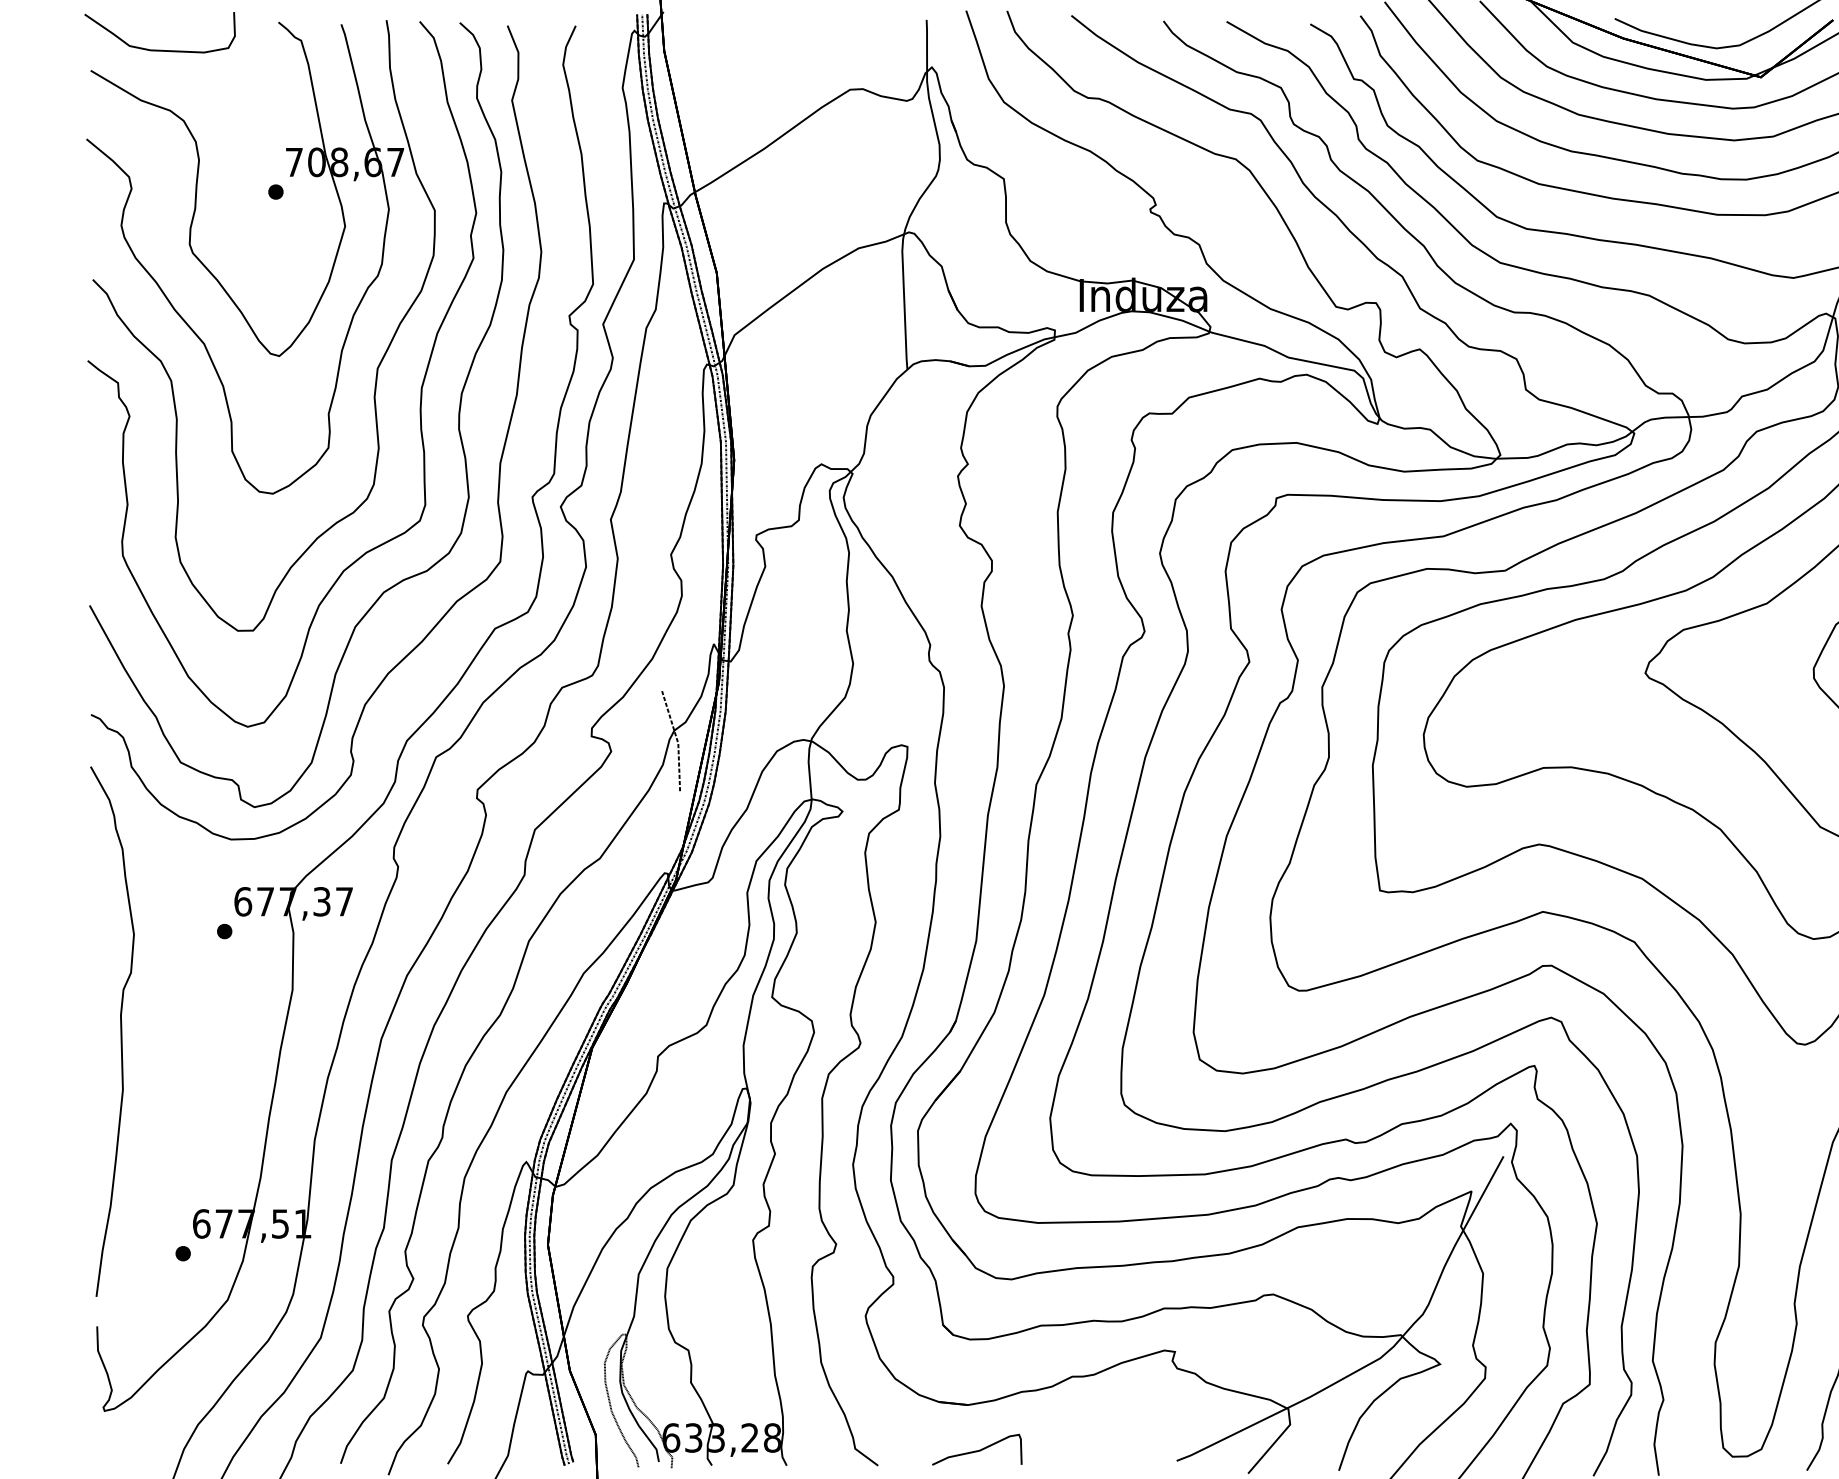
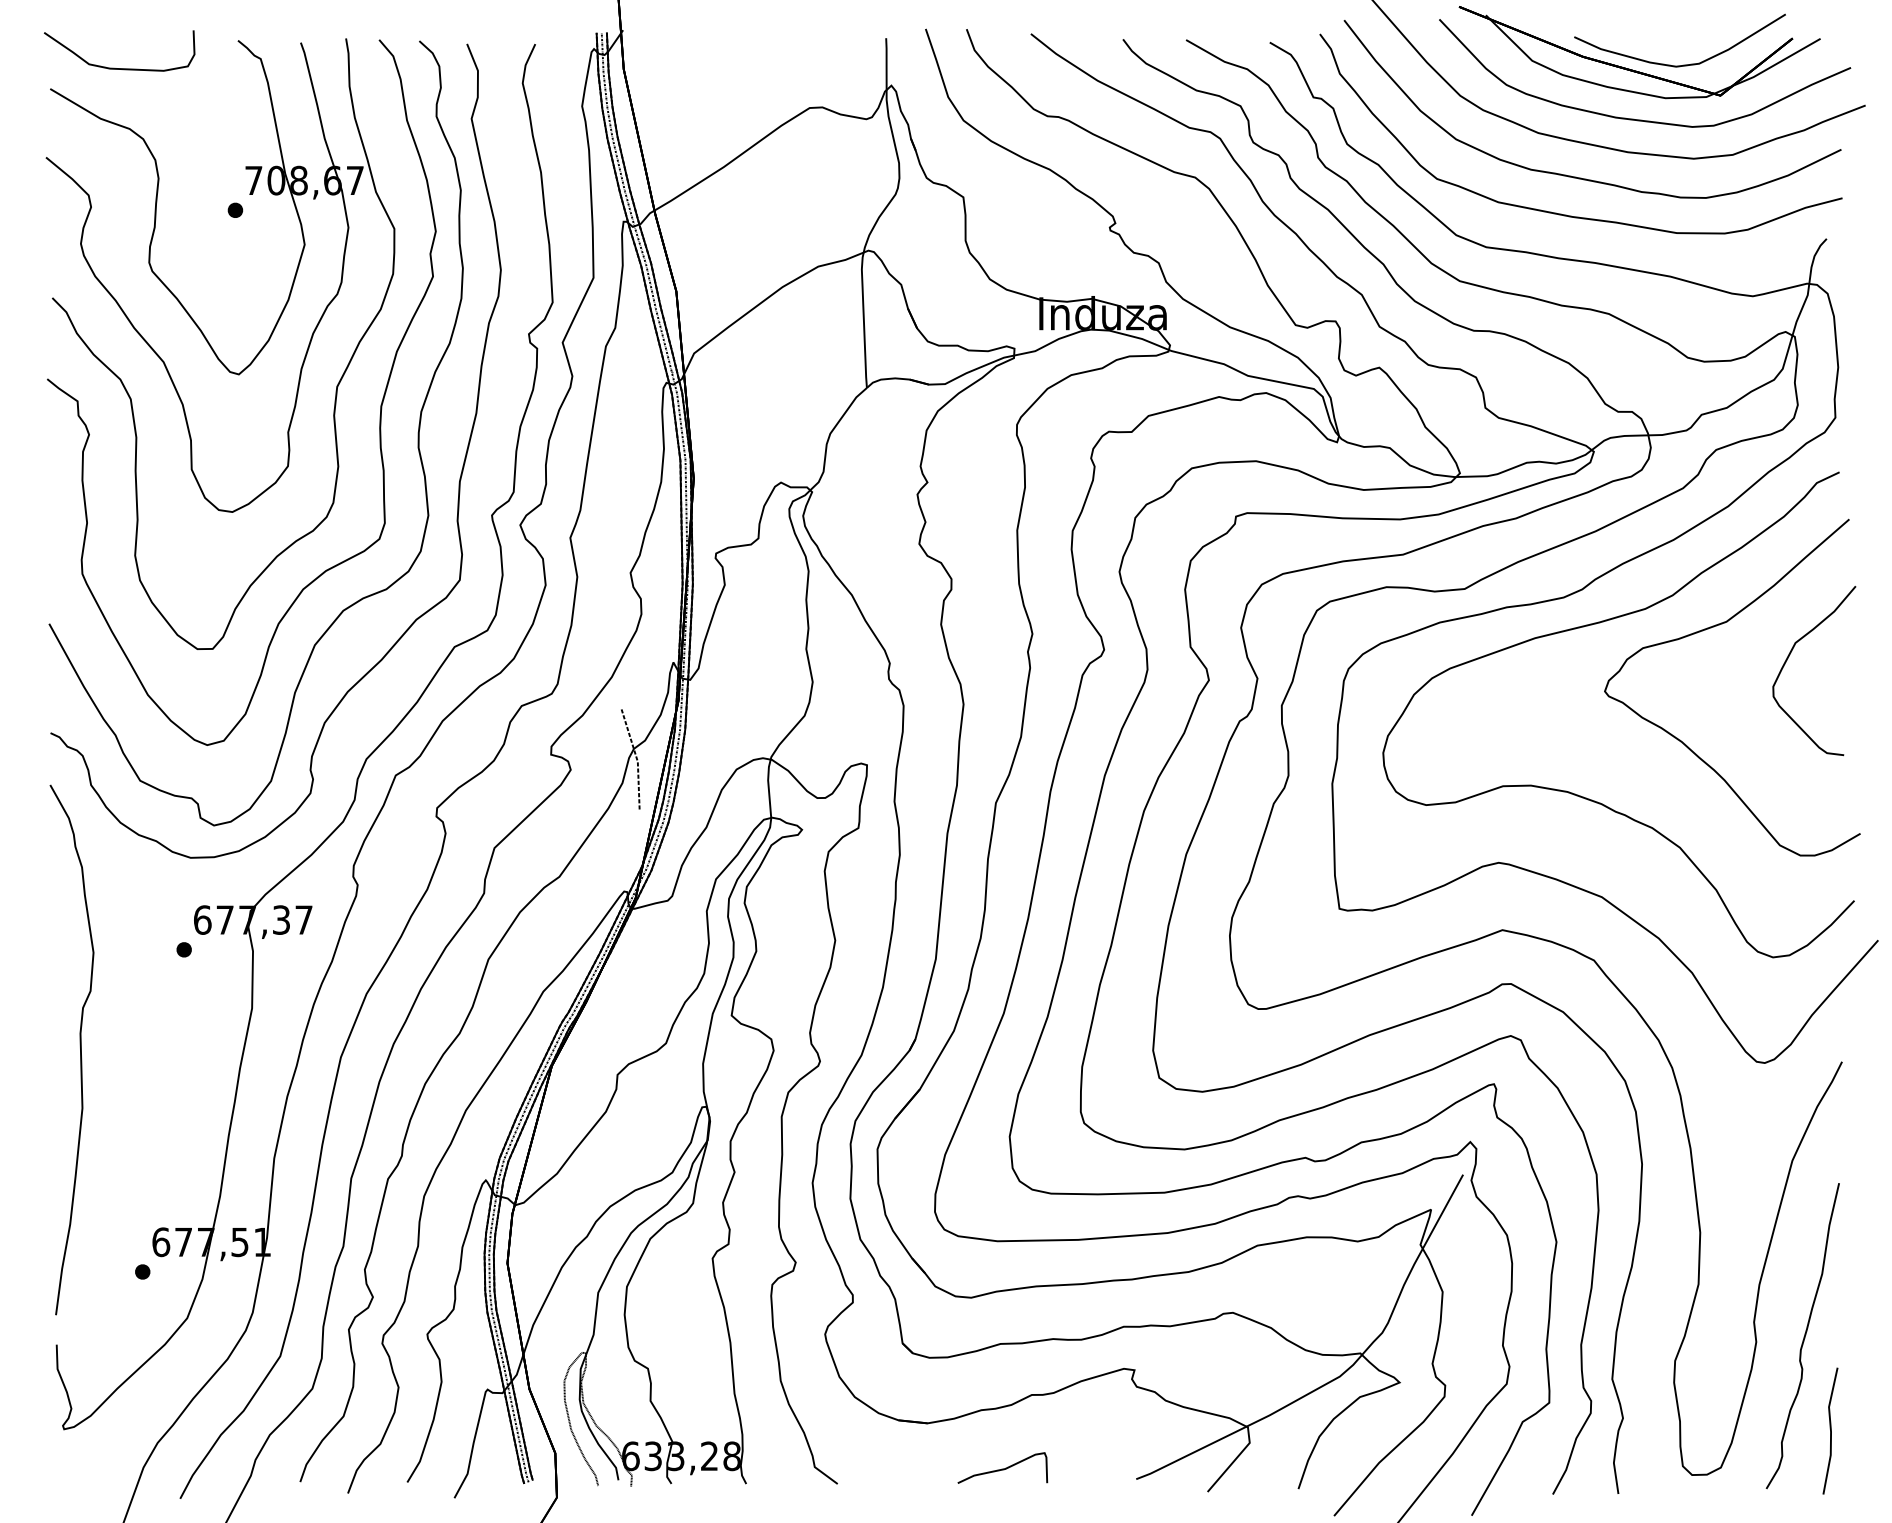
curve: (976, 1450) -> (1002, 1468), moved

